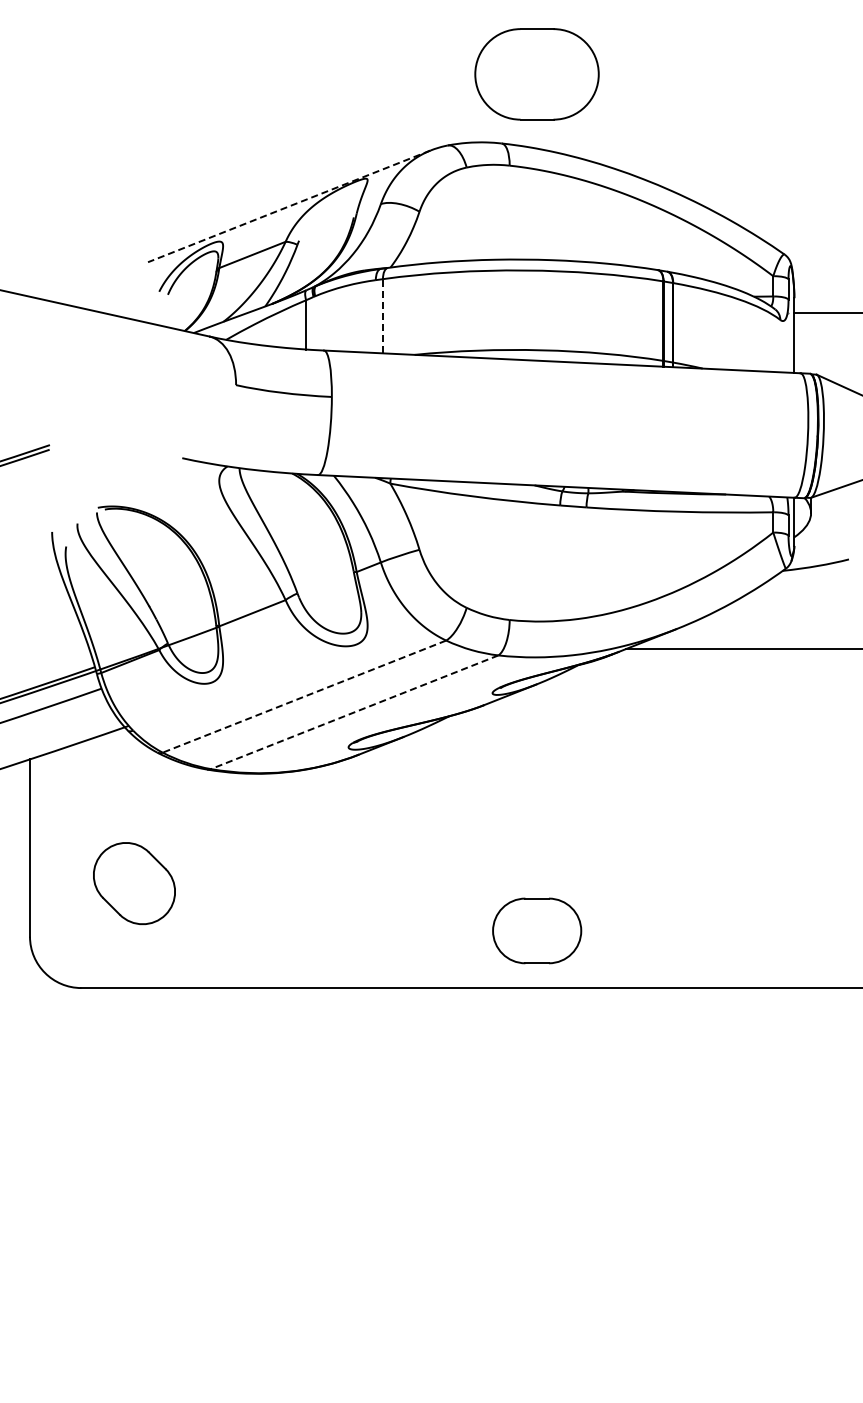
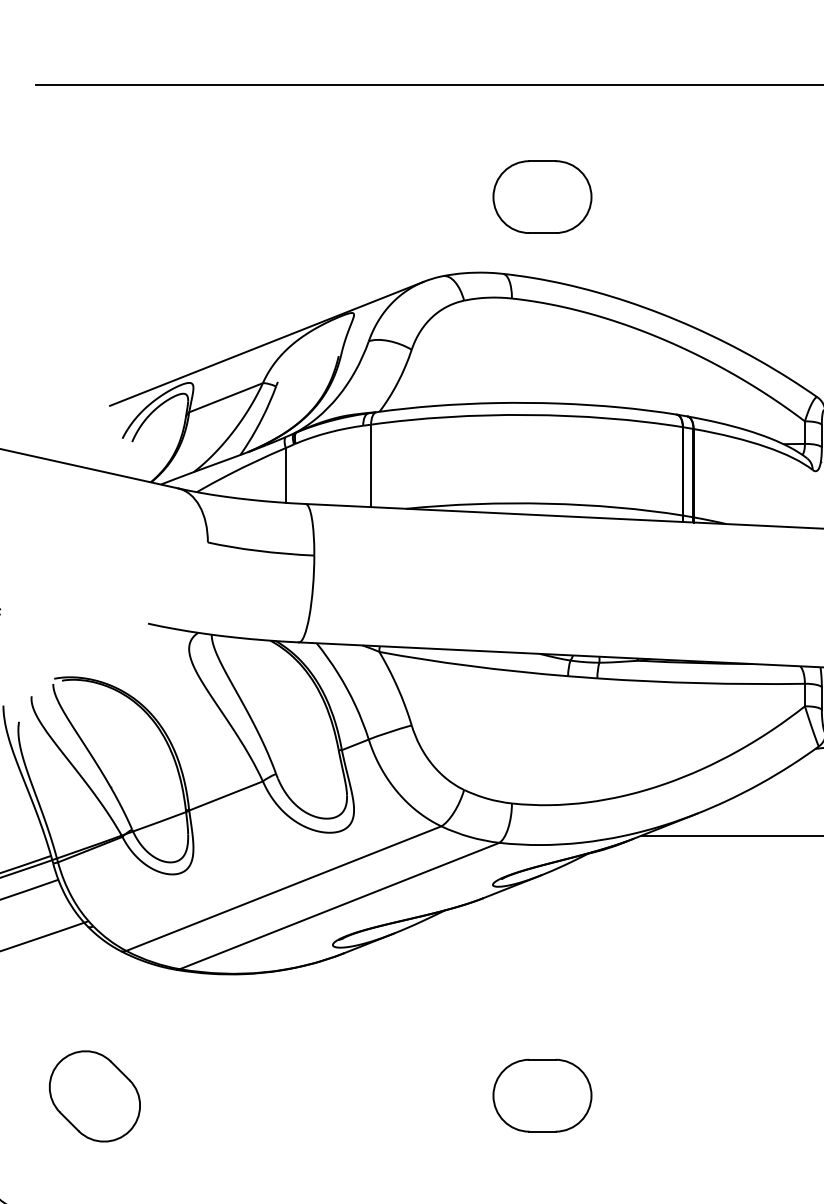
part: (537, 74) -> (542, 197), size x0.71
line: (289, 206) -> (267, 343), dashed -> solid
line: (382, 315) -> (370, 465), dashed -> solid
line: (304, 696) -> (283, 888), dashed -> solid
line: (354, 712) -> (339, 906), dashed -> solid
part: (537, 930) -> (542, 1095), moved

